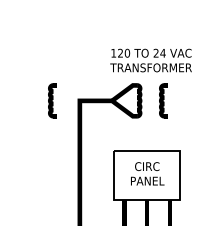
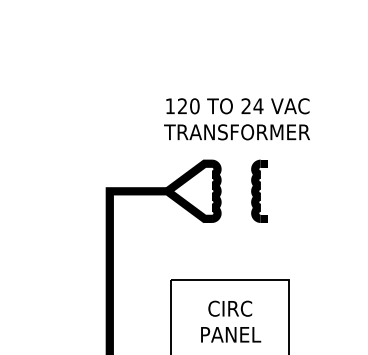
curve: (52, 100) -> (60, 190), removed

